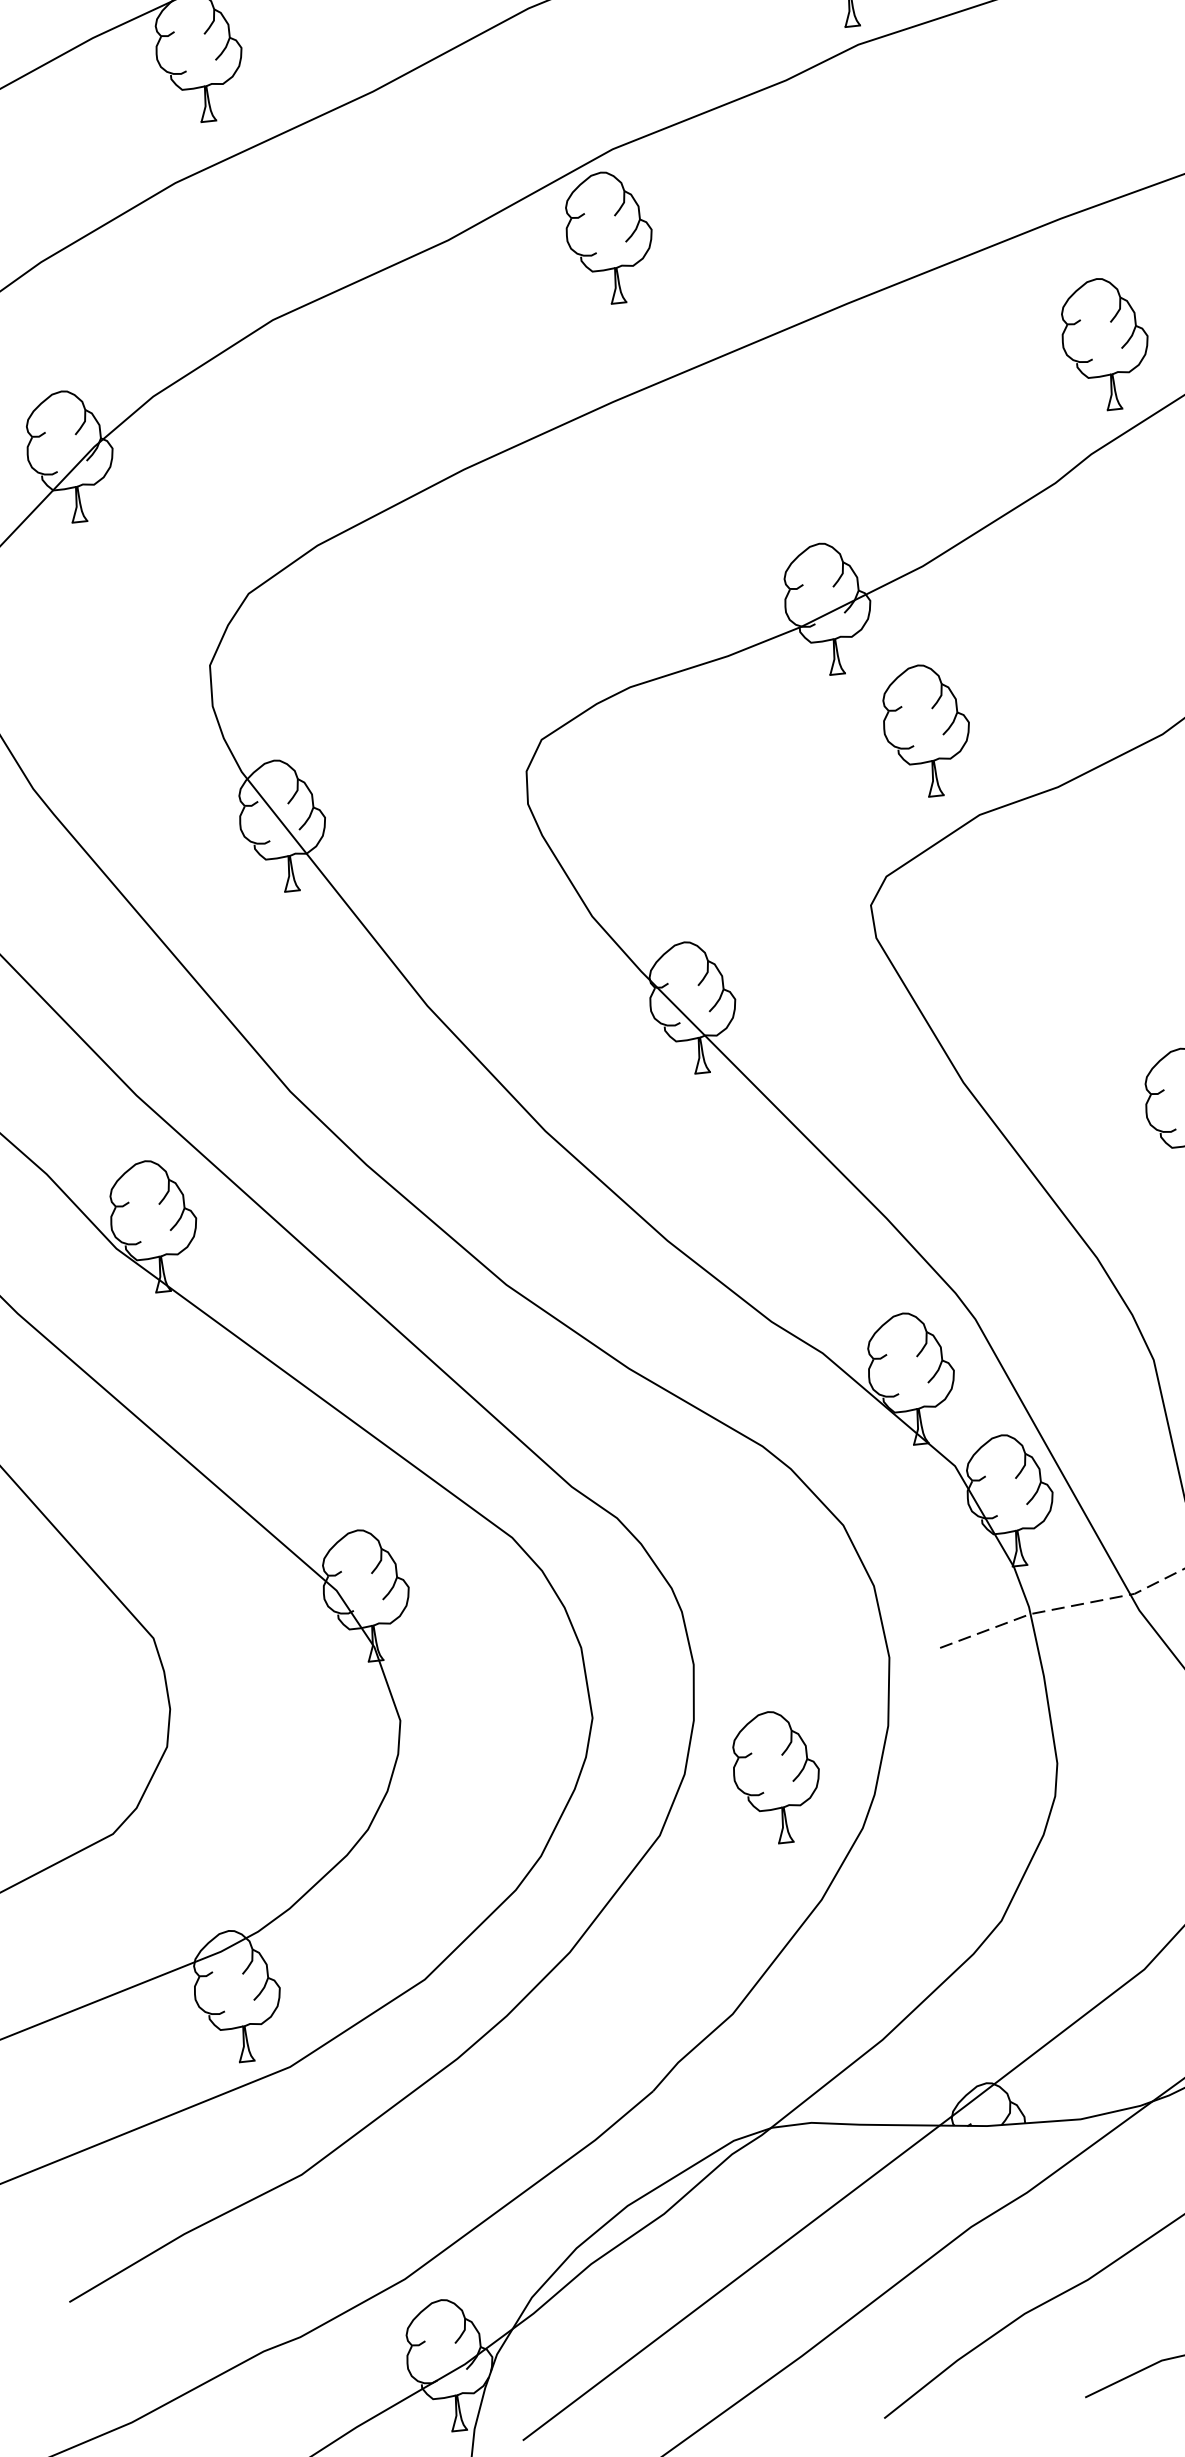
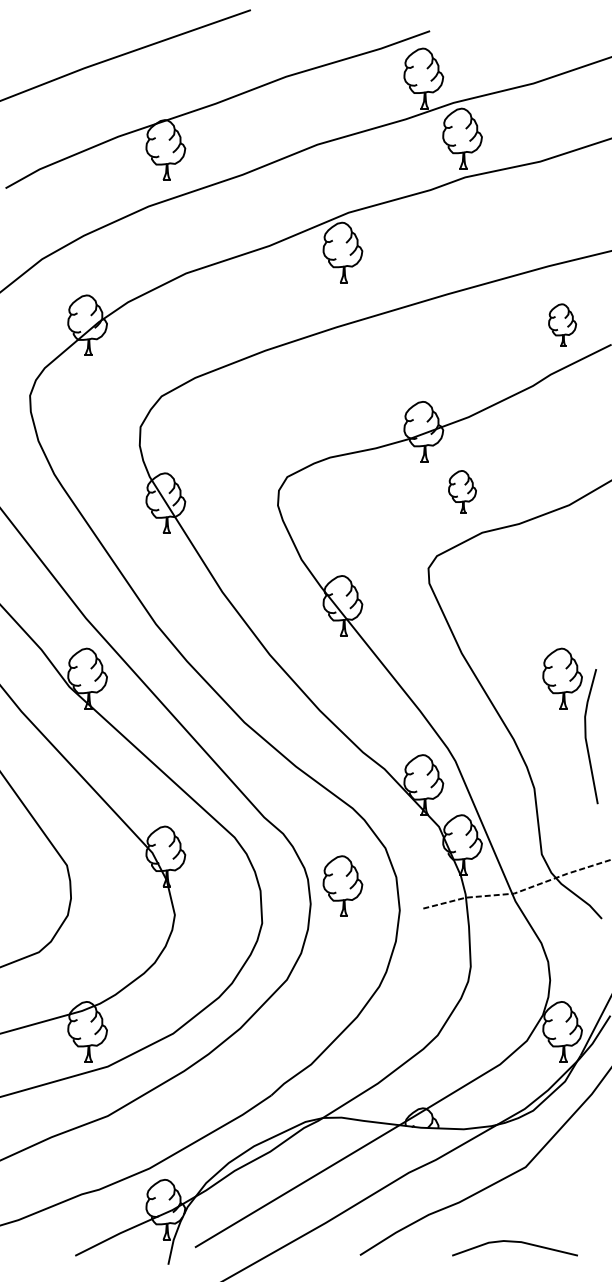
part: (1105, 342) -> (562, 324), size x0.7
part: (926, 729) -> (462, 491), size x0.7
part: (775, 1775) -> (342, 885), moved

